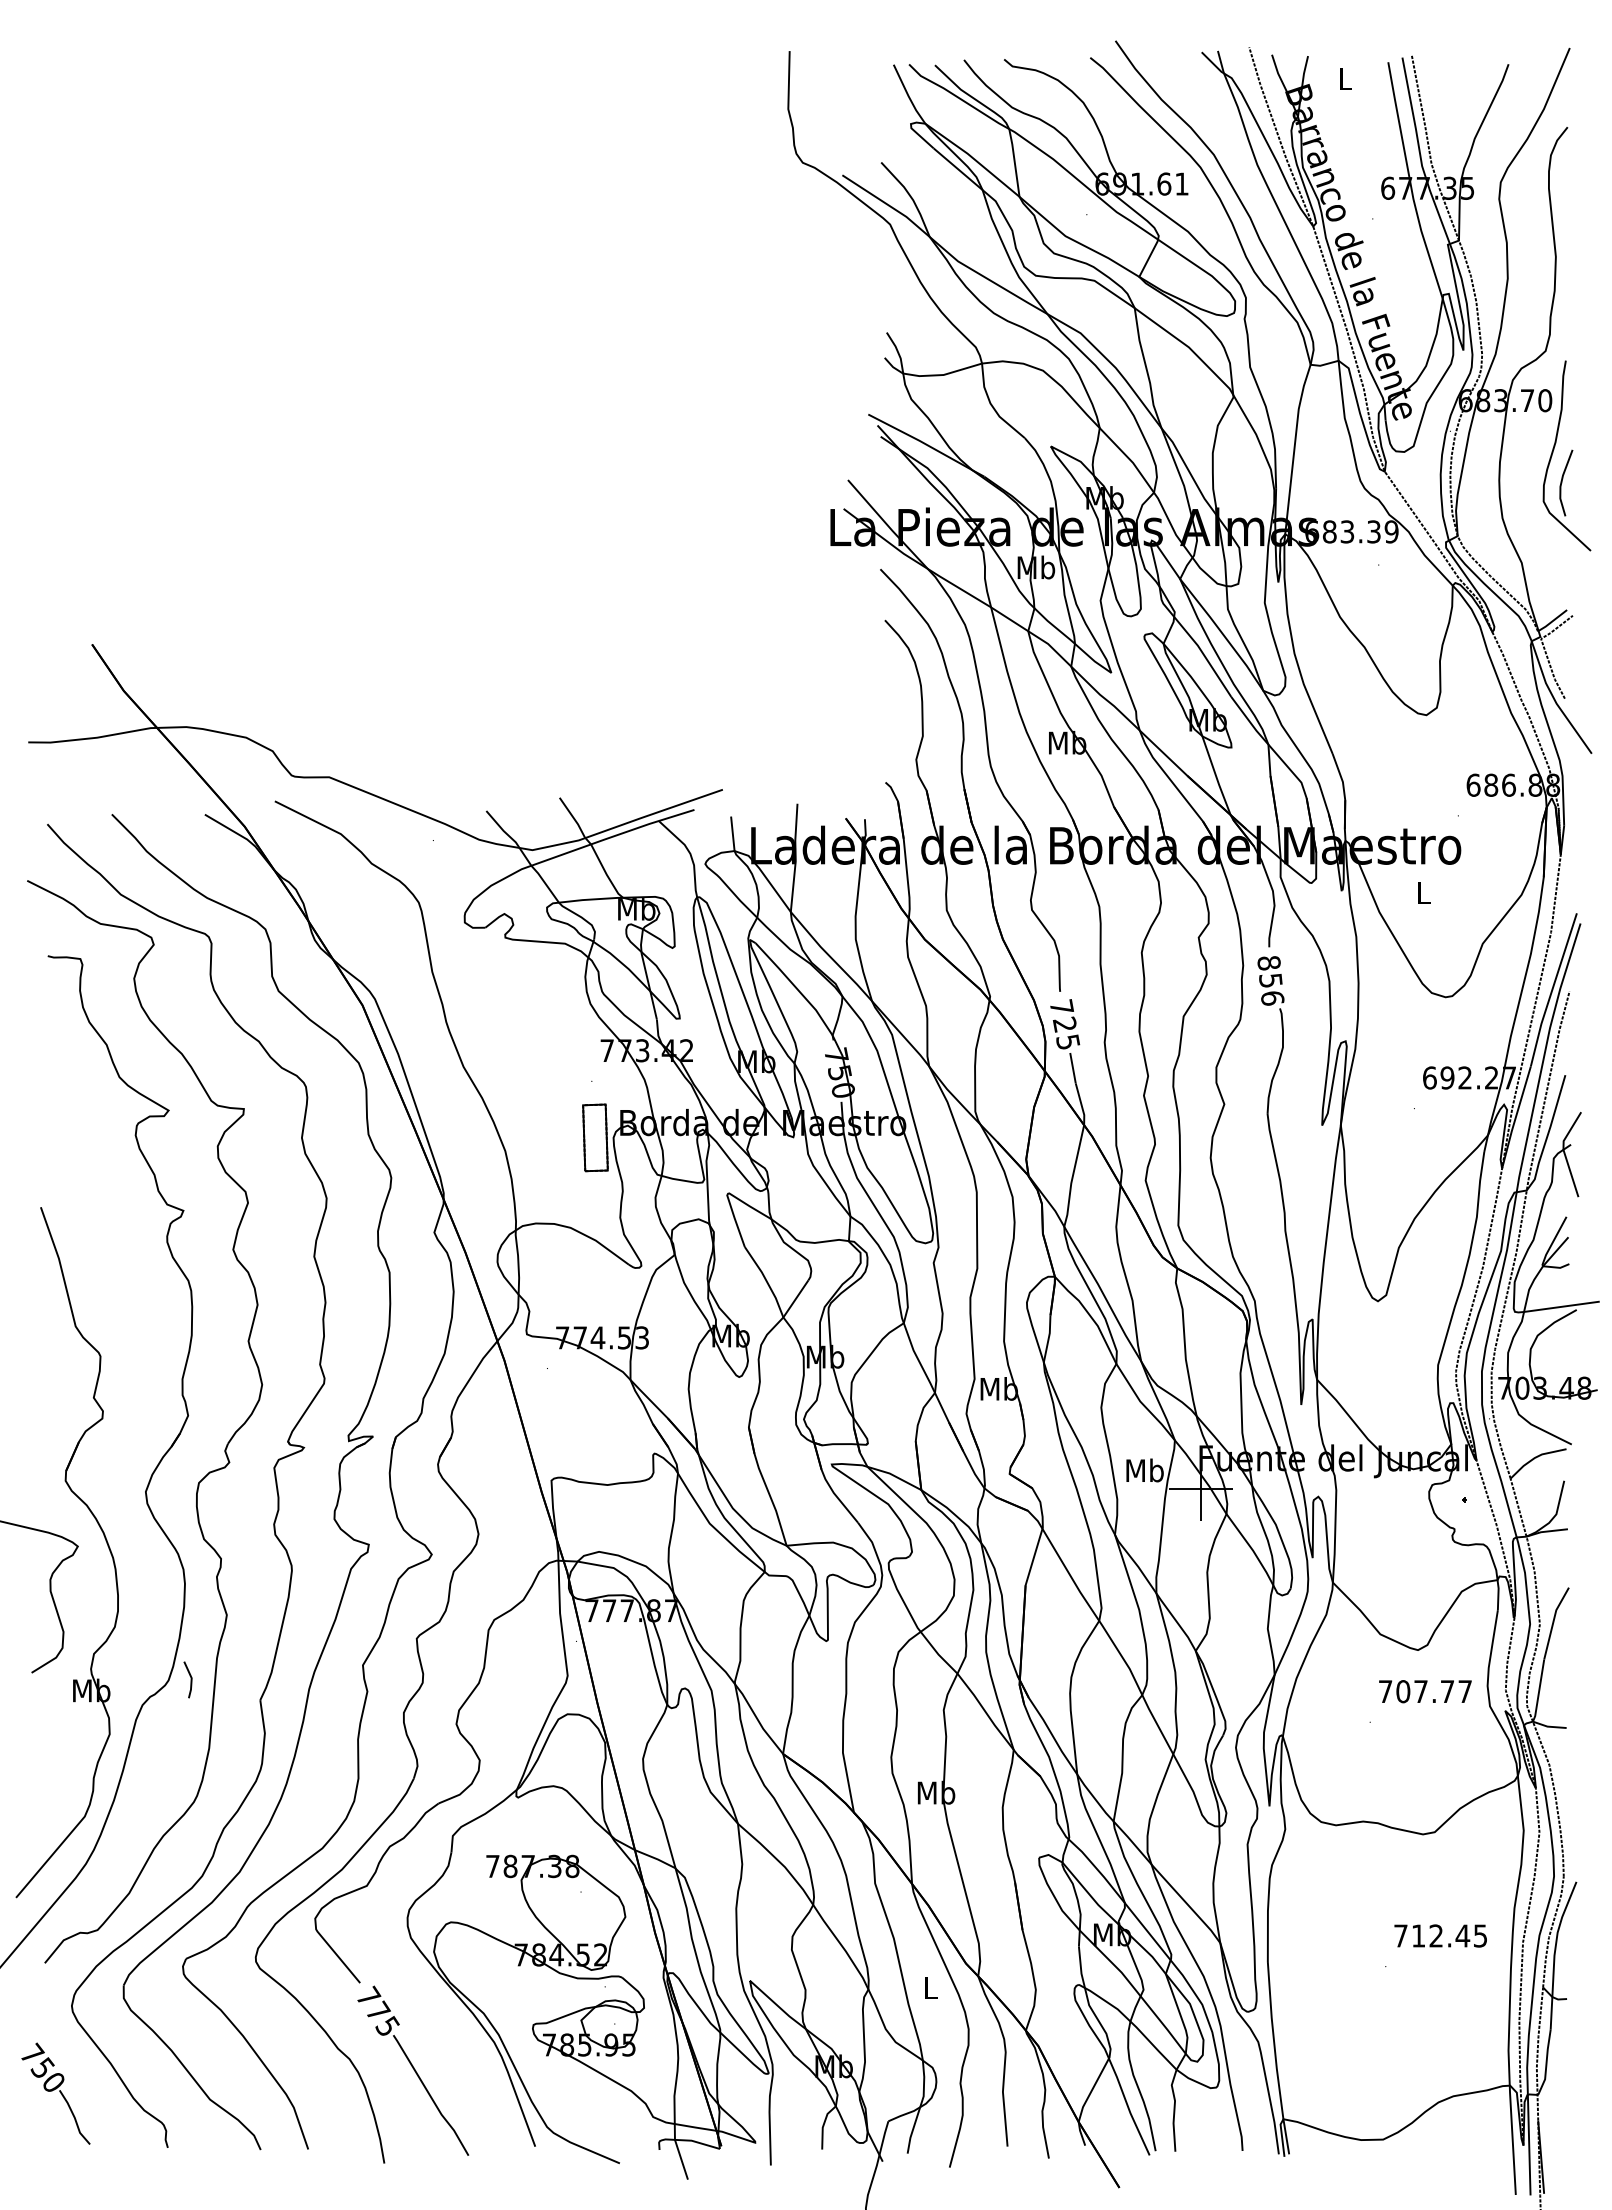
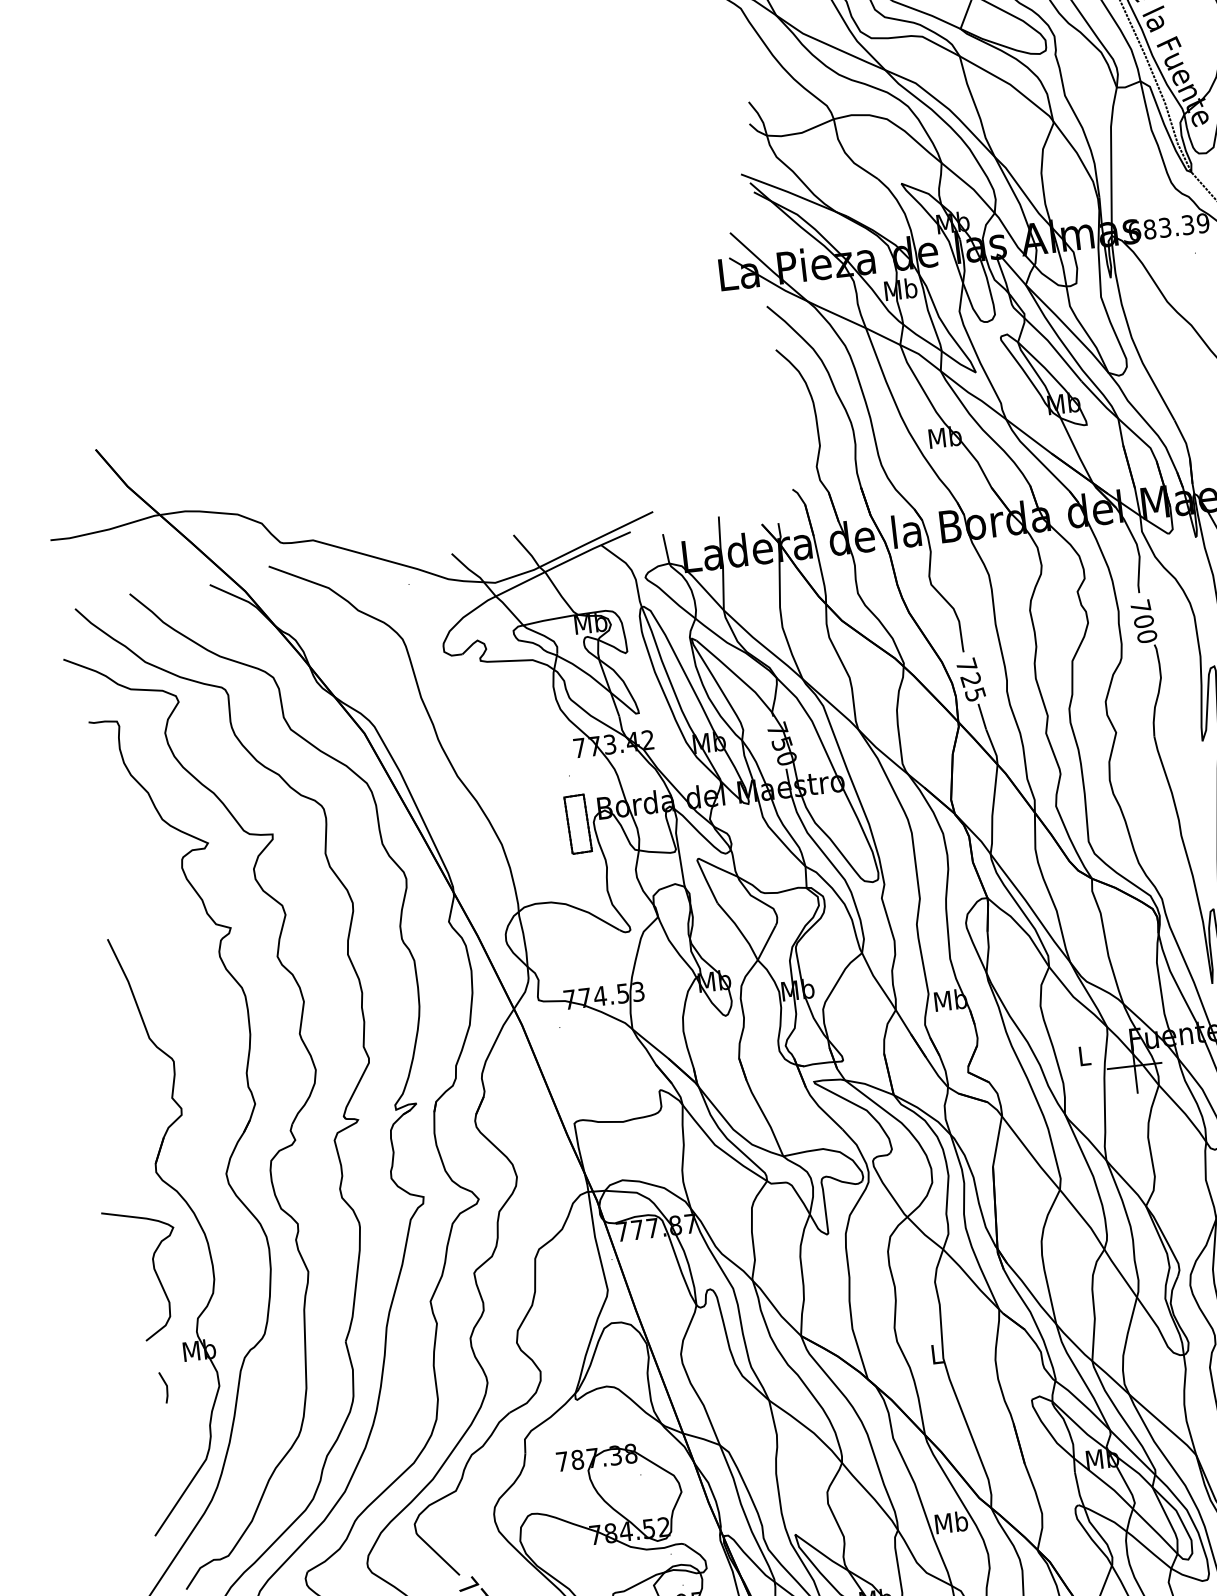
text: (1270, 980) -> (1143, 621), 856 -> 700
text: (1144, 1470) -> (1083, 1055), Mb -> L
line: (190, 1679) -> (166, 1387), moved
text: (936, 1792) -> (936, 1353), Mb -> L
text: (930, 1987) -> (951, 1522), L -> Mb

